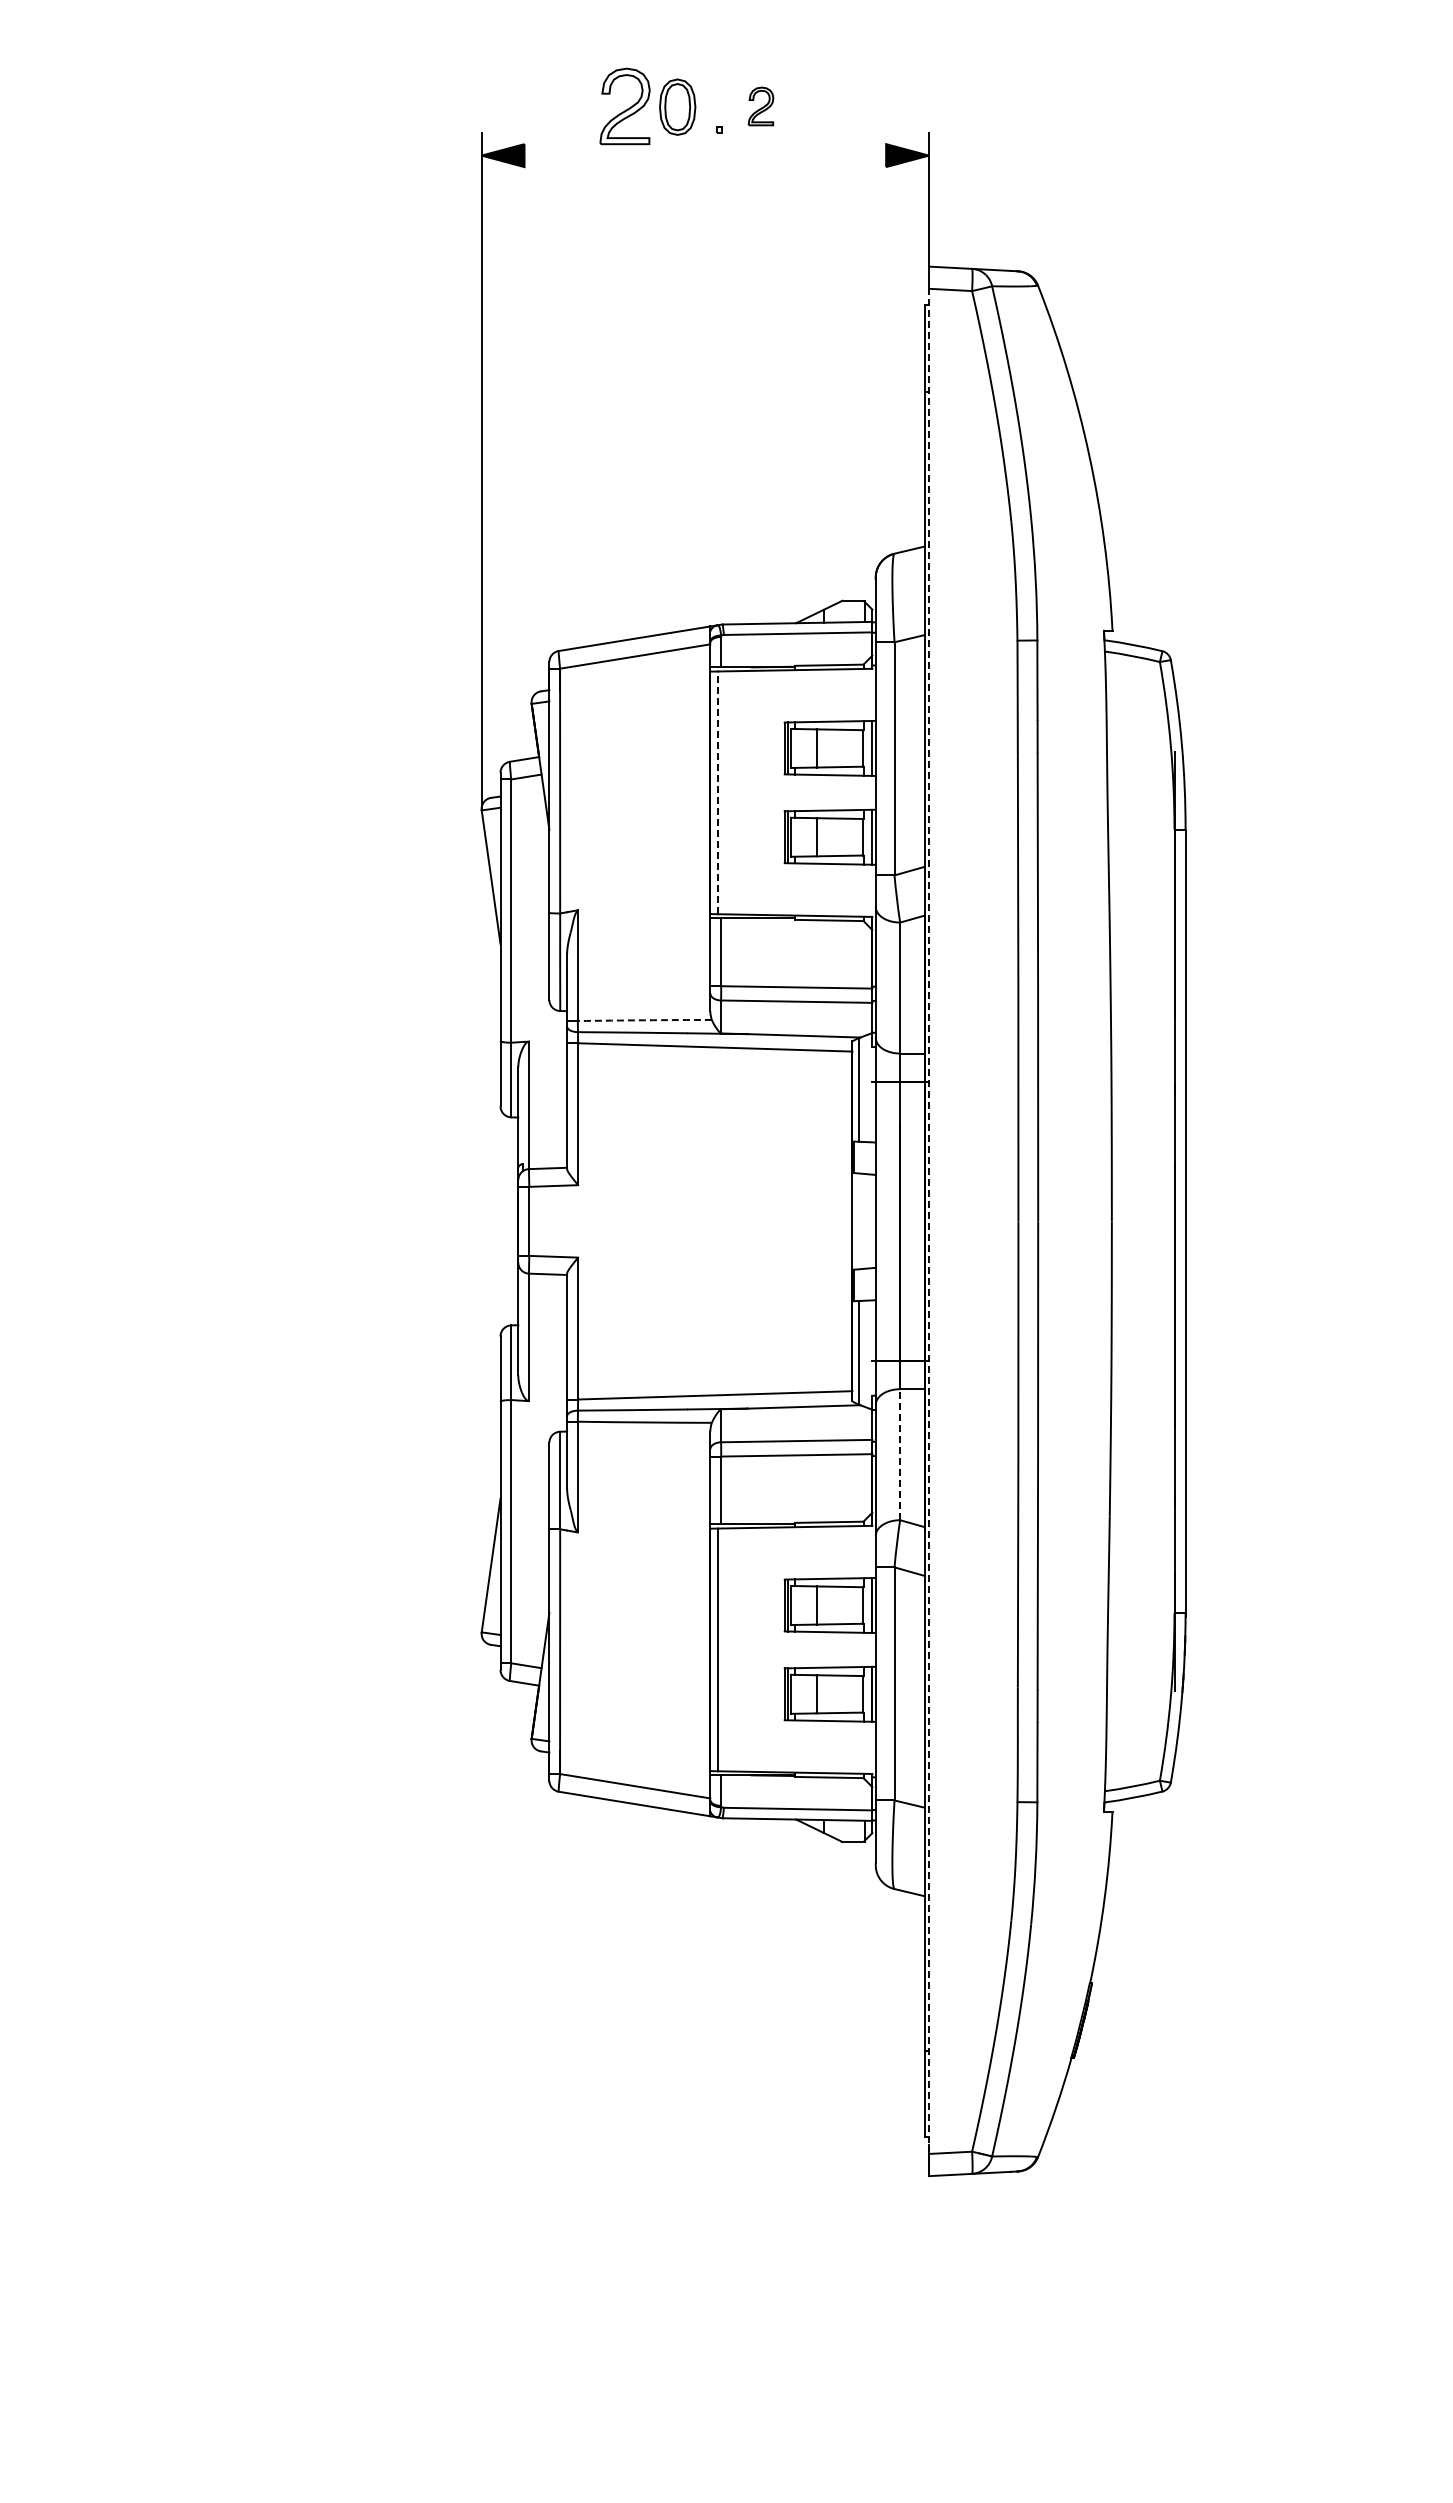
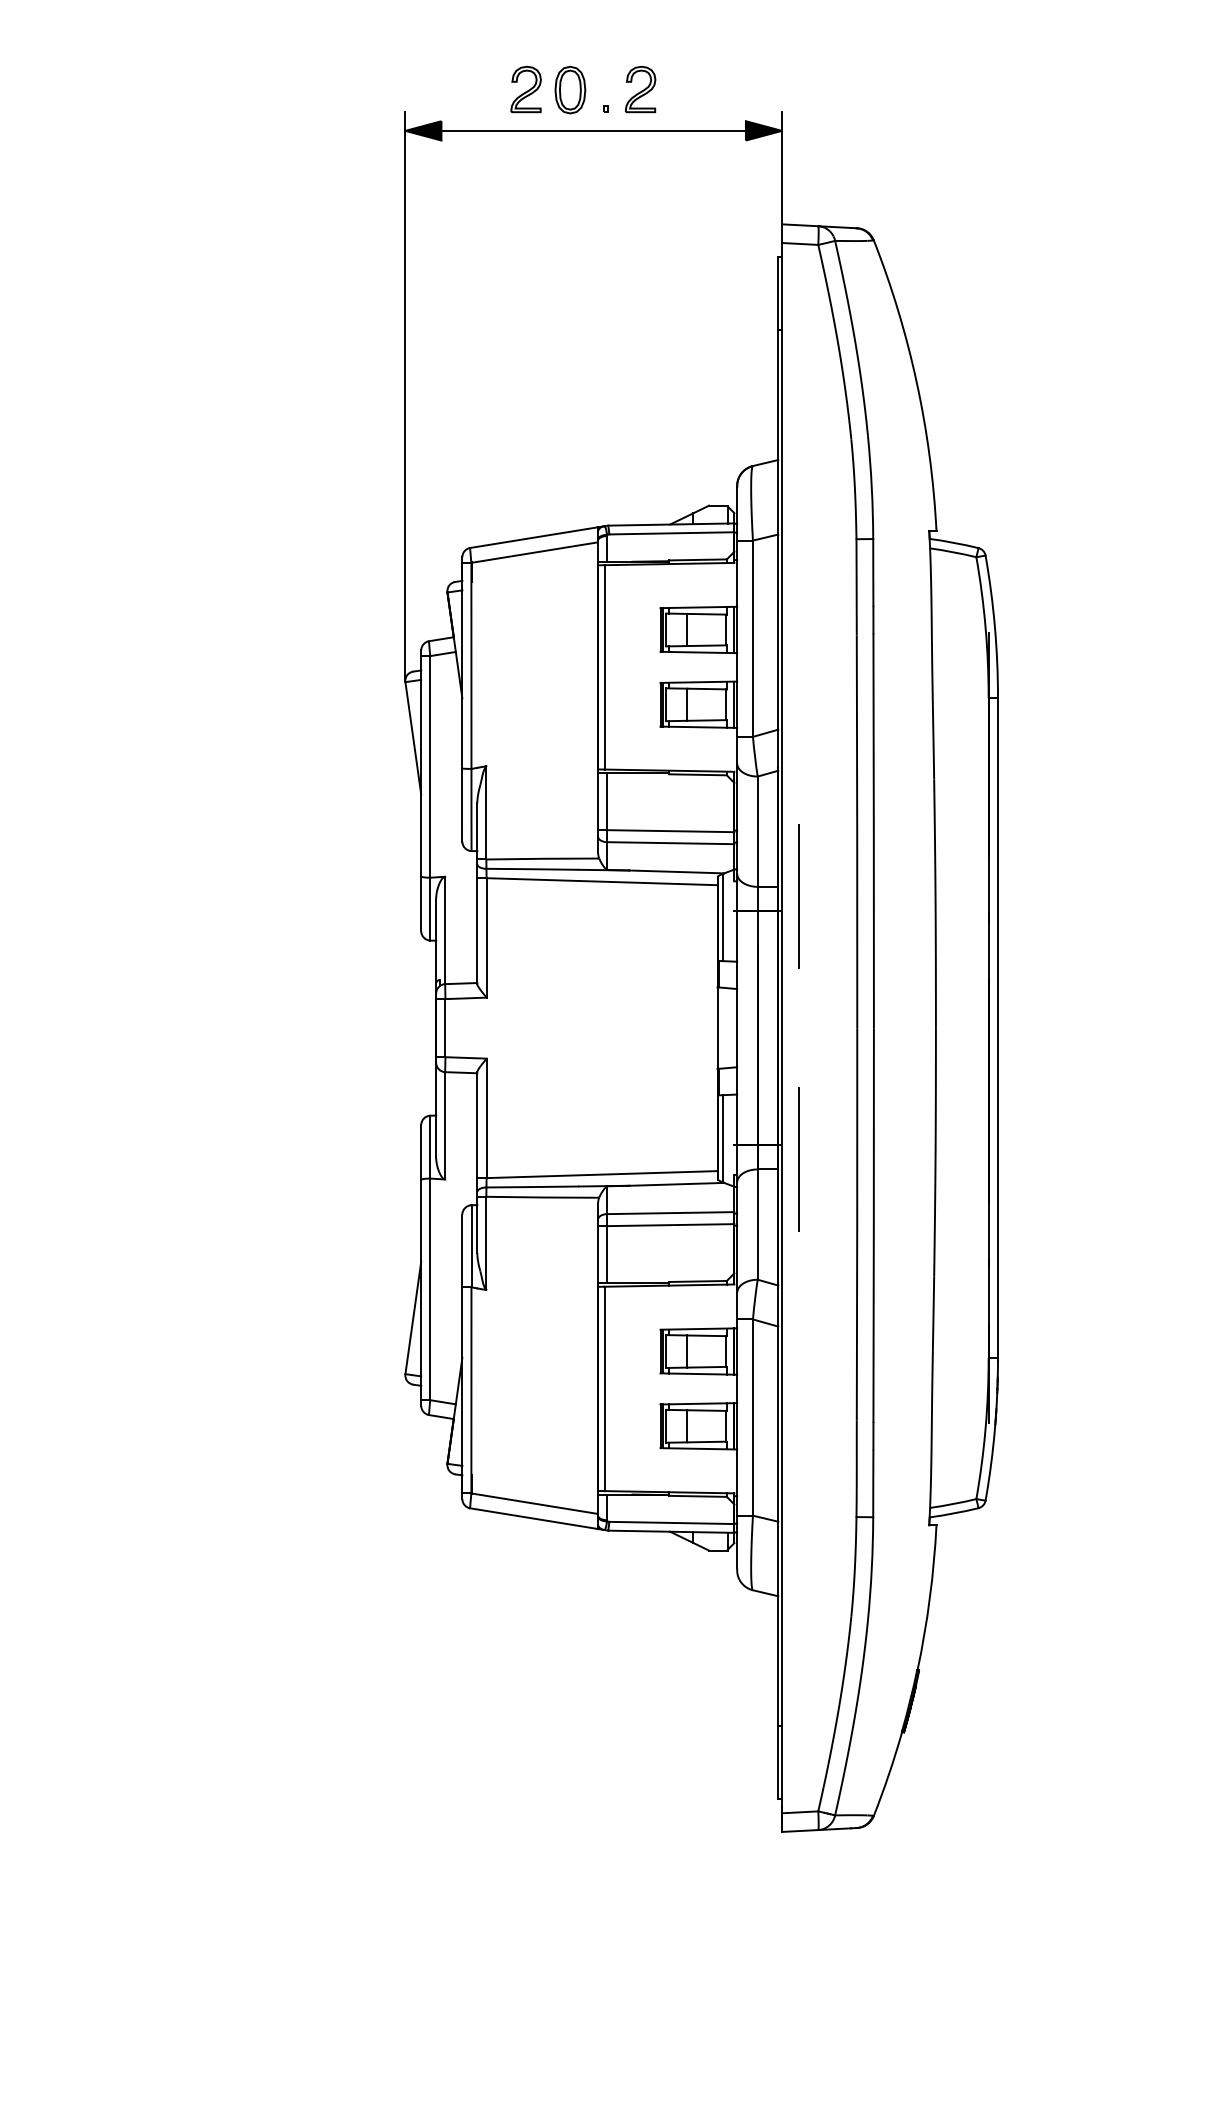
part: (624, 106) -> (525, 89), size x0.71
part: (760, 106) -> (640, 89), size x1.43
line: (705, 155) -> (593, 130), added
line: (718, 792) -> (604, 667), dashed -> solid
arc: (644, 1020) -> (542, 859), dashed -> solid
line: (949, 1065) -> (799, 896), added
line: (929, 1221) -> (782, 1028), dashed -> solid
line: (948, 1377) -> (798, 1159), added
line: (900, 1454) -> (757, 1224), dashed -> solid

